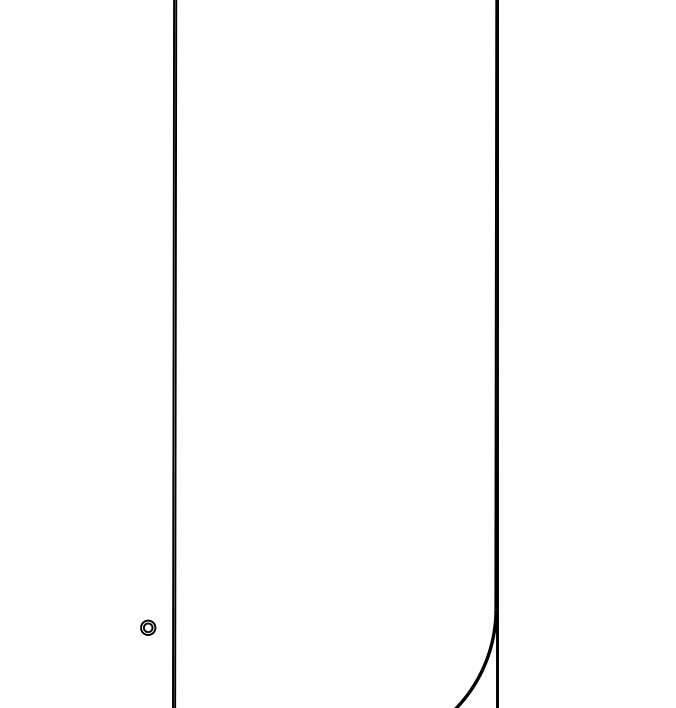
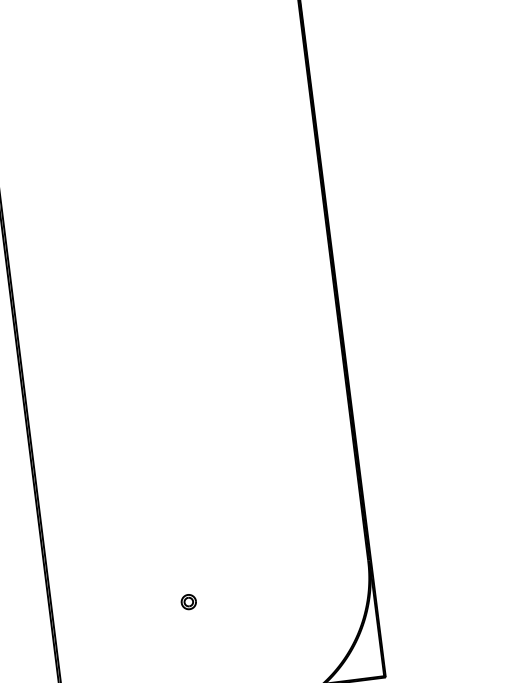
part: (148, 627) -> (189, 601), moved

